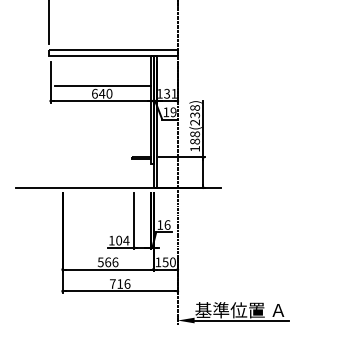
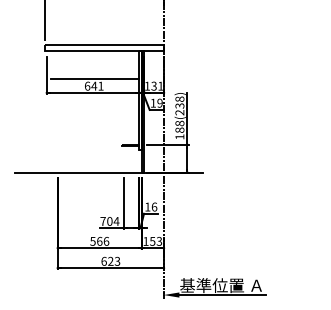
text: (109, 93) -> (101, 85), 640 -> 641
text: (111, 240) -> (102, 221), 104 -> 704
text: (172, 262) -> (159, 241), 150 -> 153
text: (120, 283) -> (111, 260), 716 -> 623

